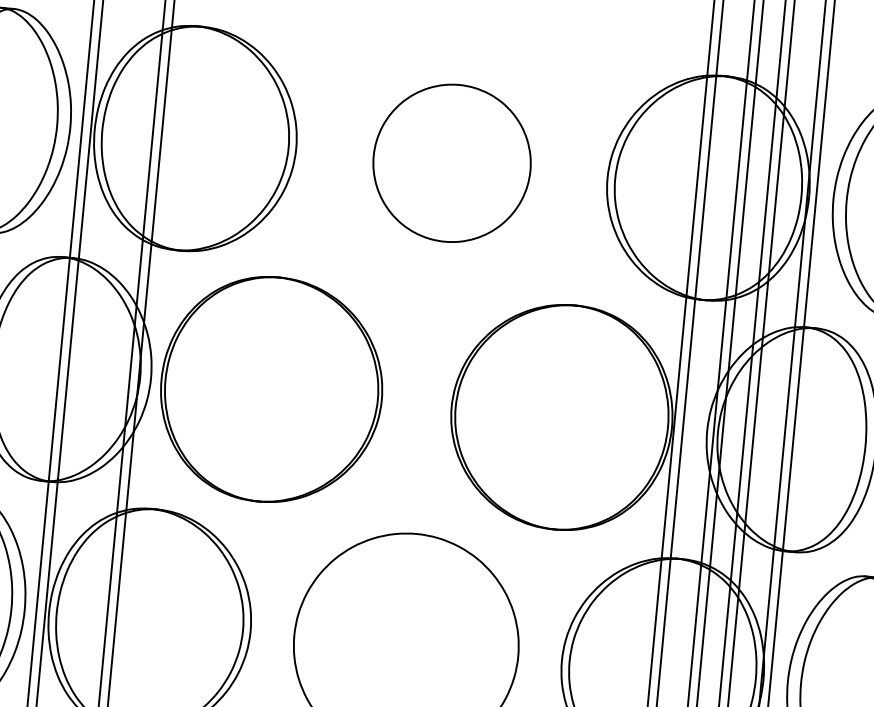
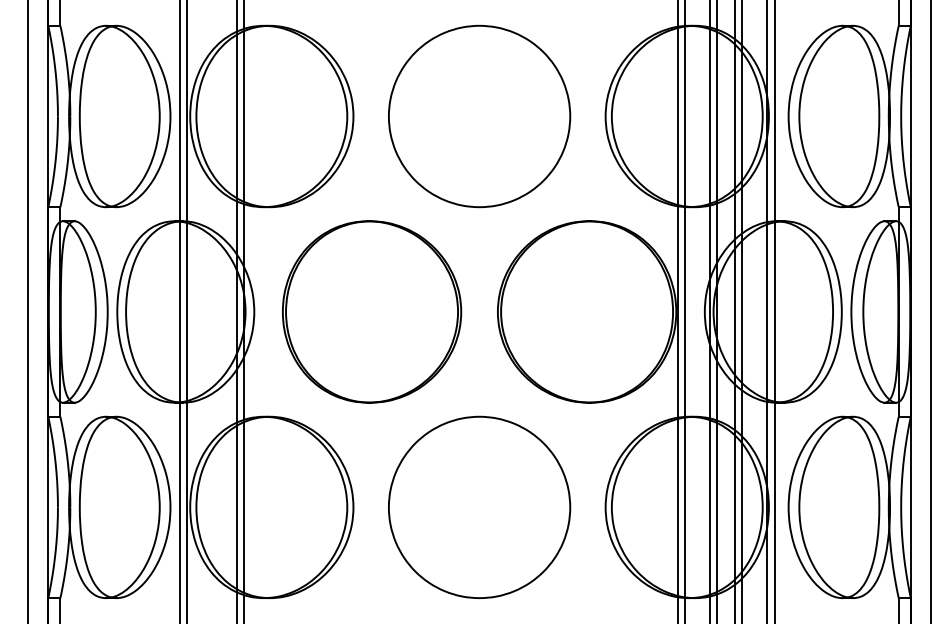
part: (451, 163) -> (479, 116), size x1.43
part: (272, 389) -> (372, 311), moved

